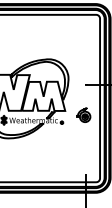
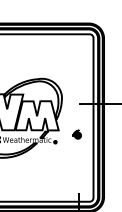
part: (83, 115) -> (76, 134), size x0.6

